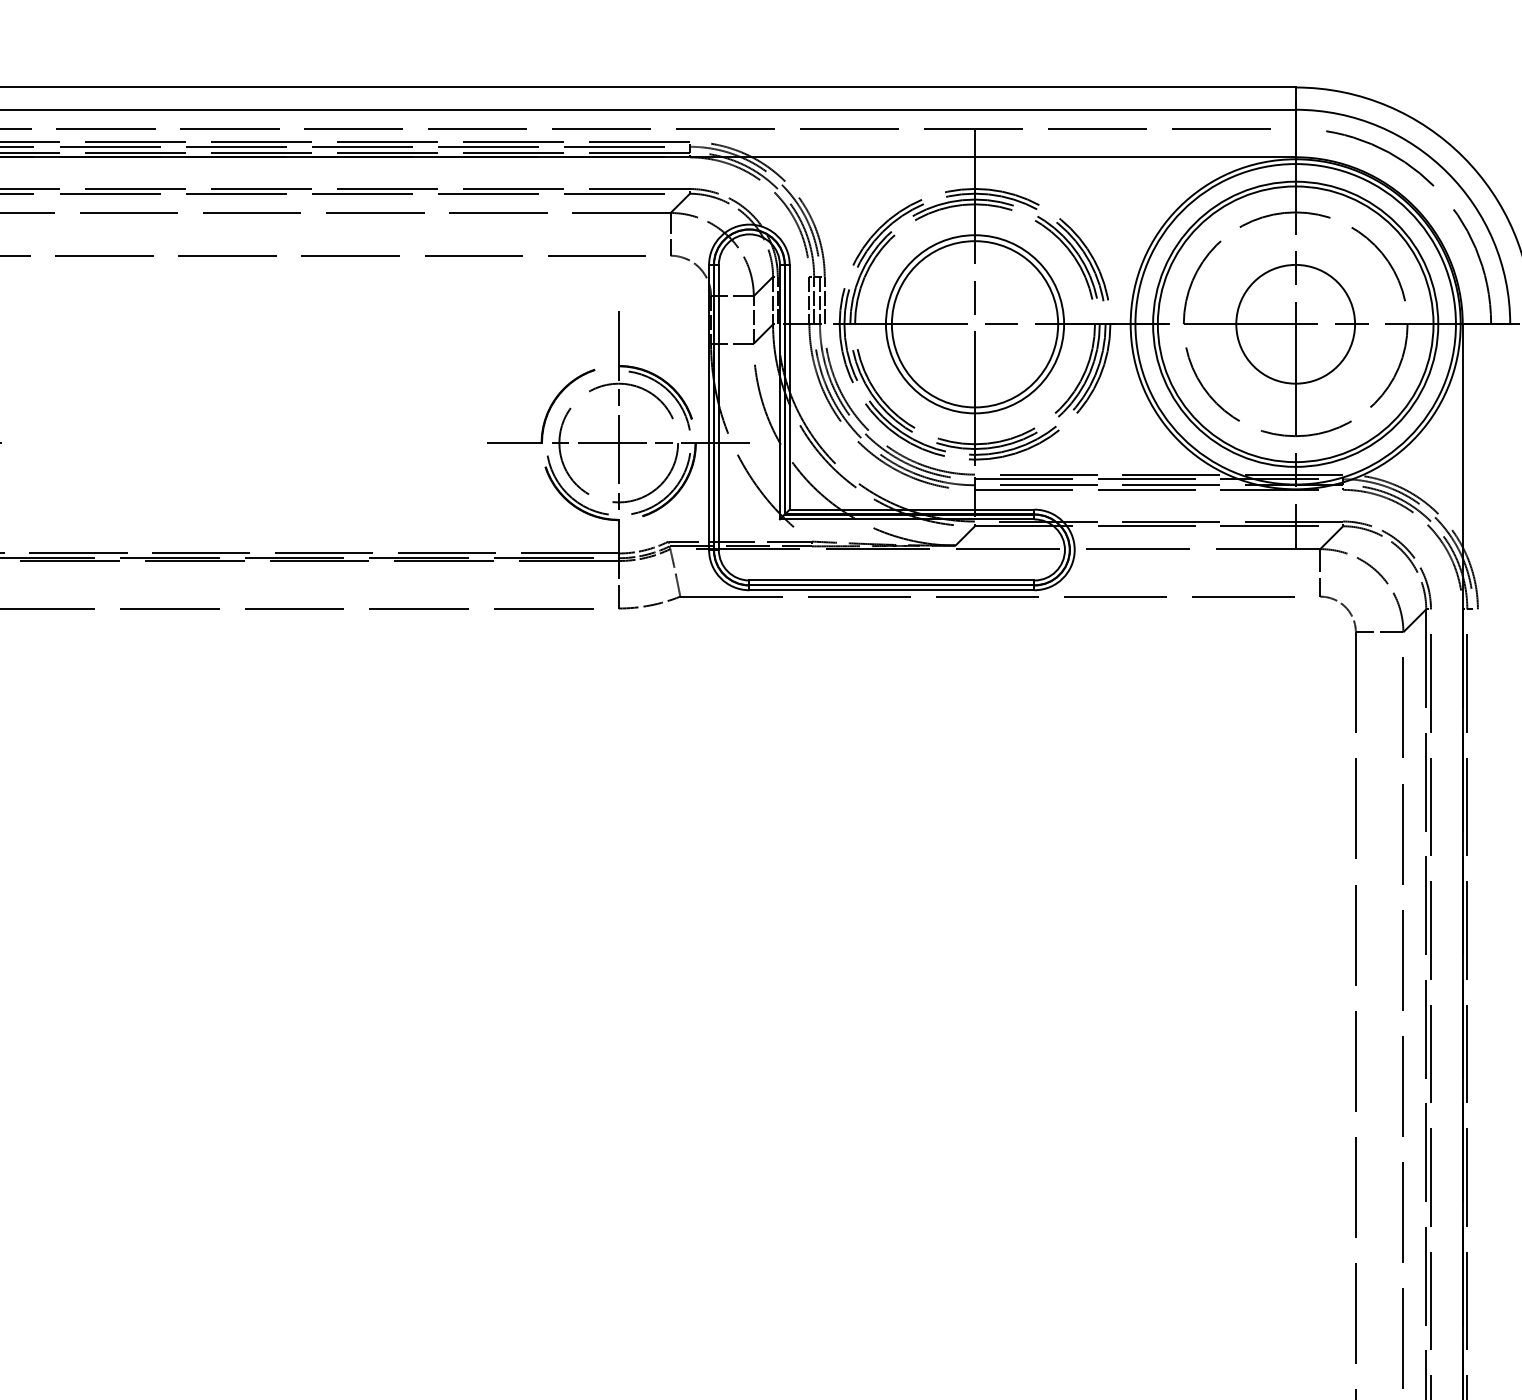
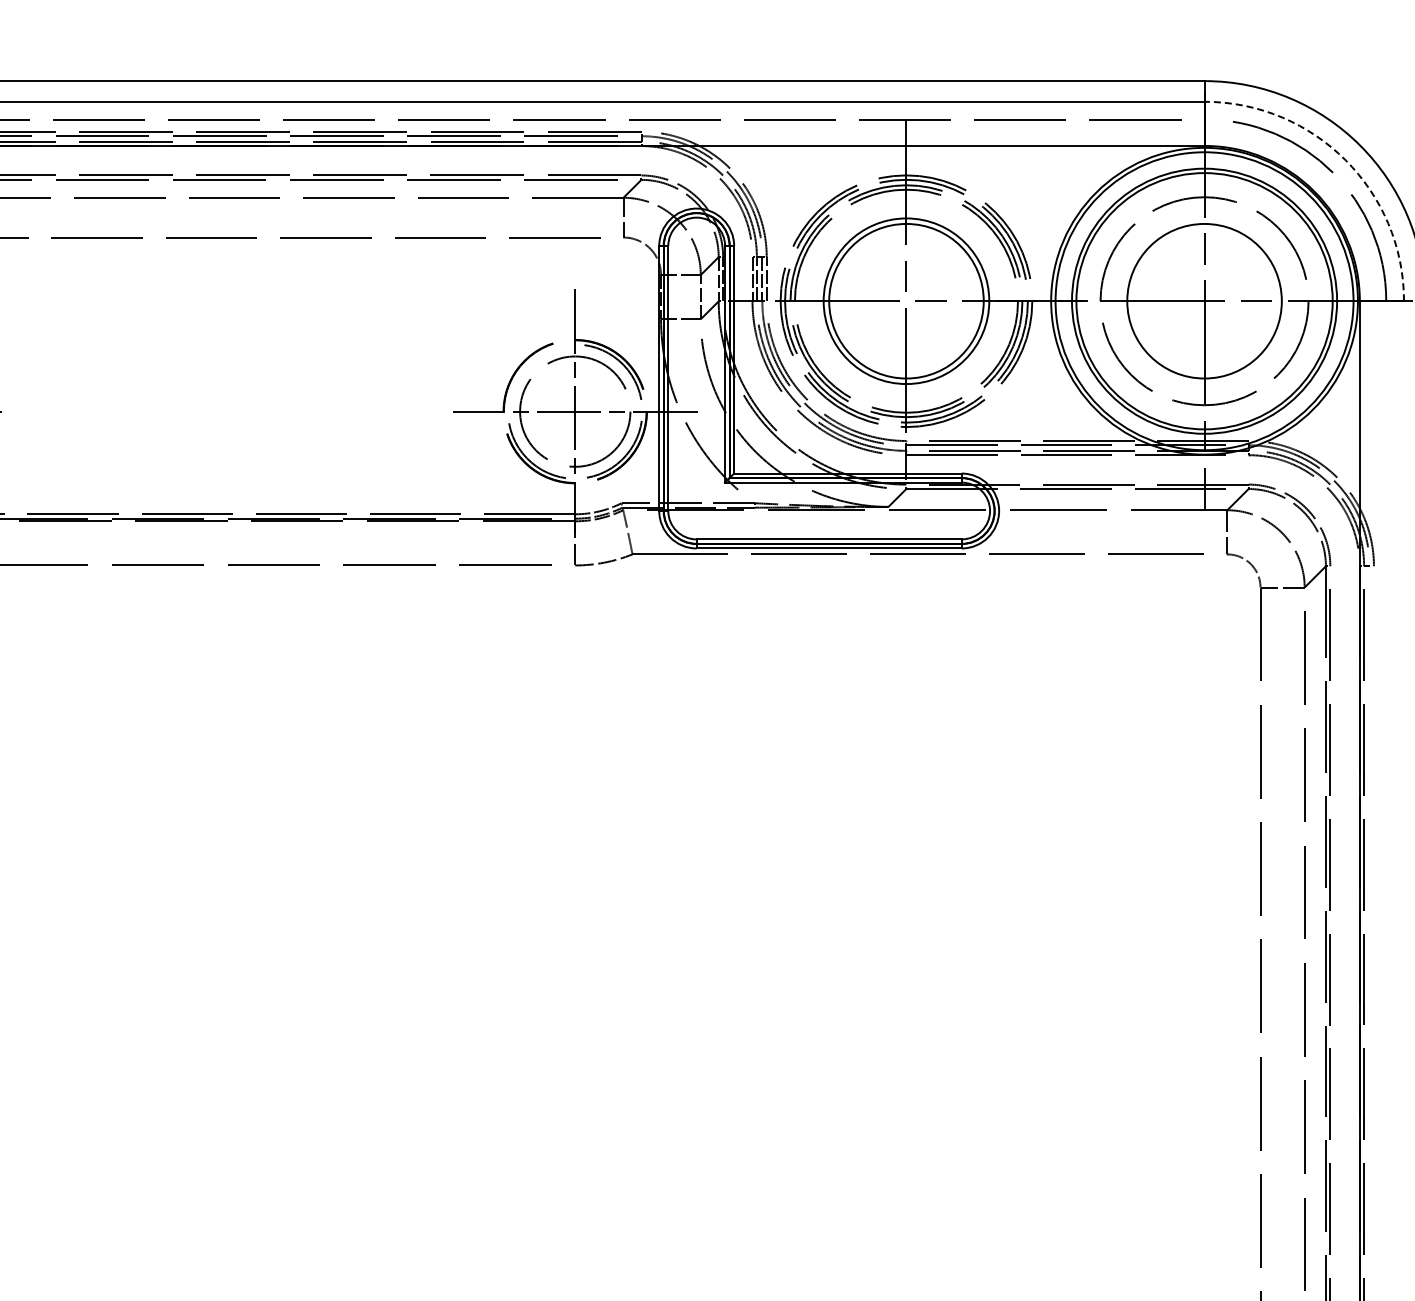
arc: (1447, 172) -> (1345, 160), solid -> dashed
circle: (1295, 324) -> (1204, 301), size x1.4

